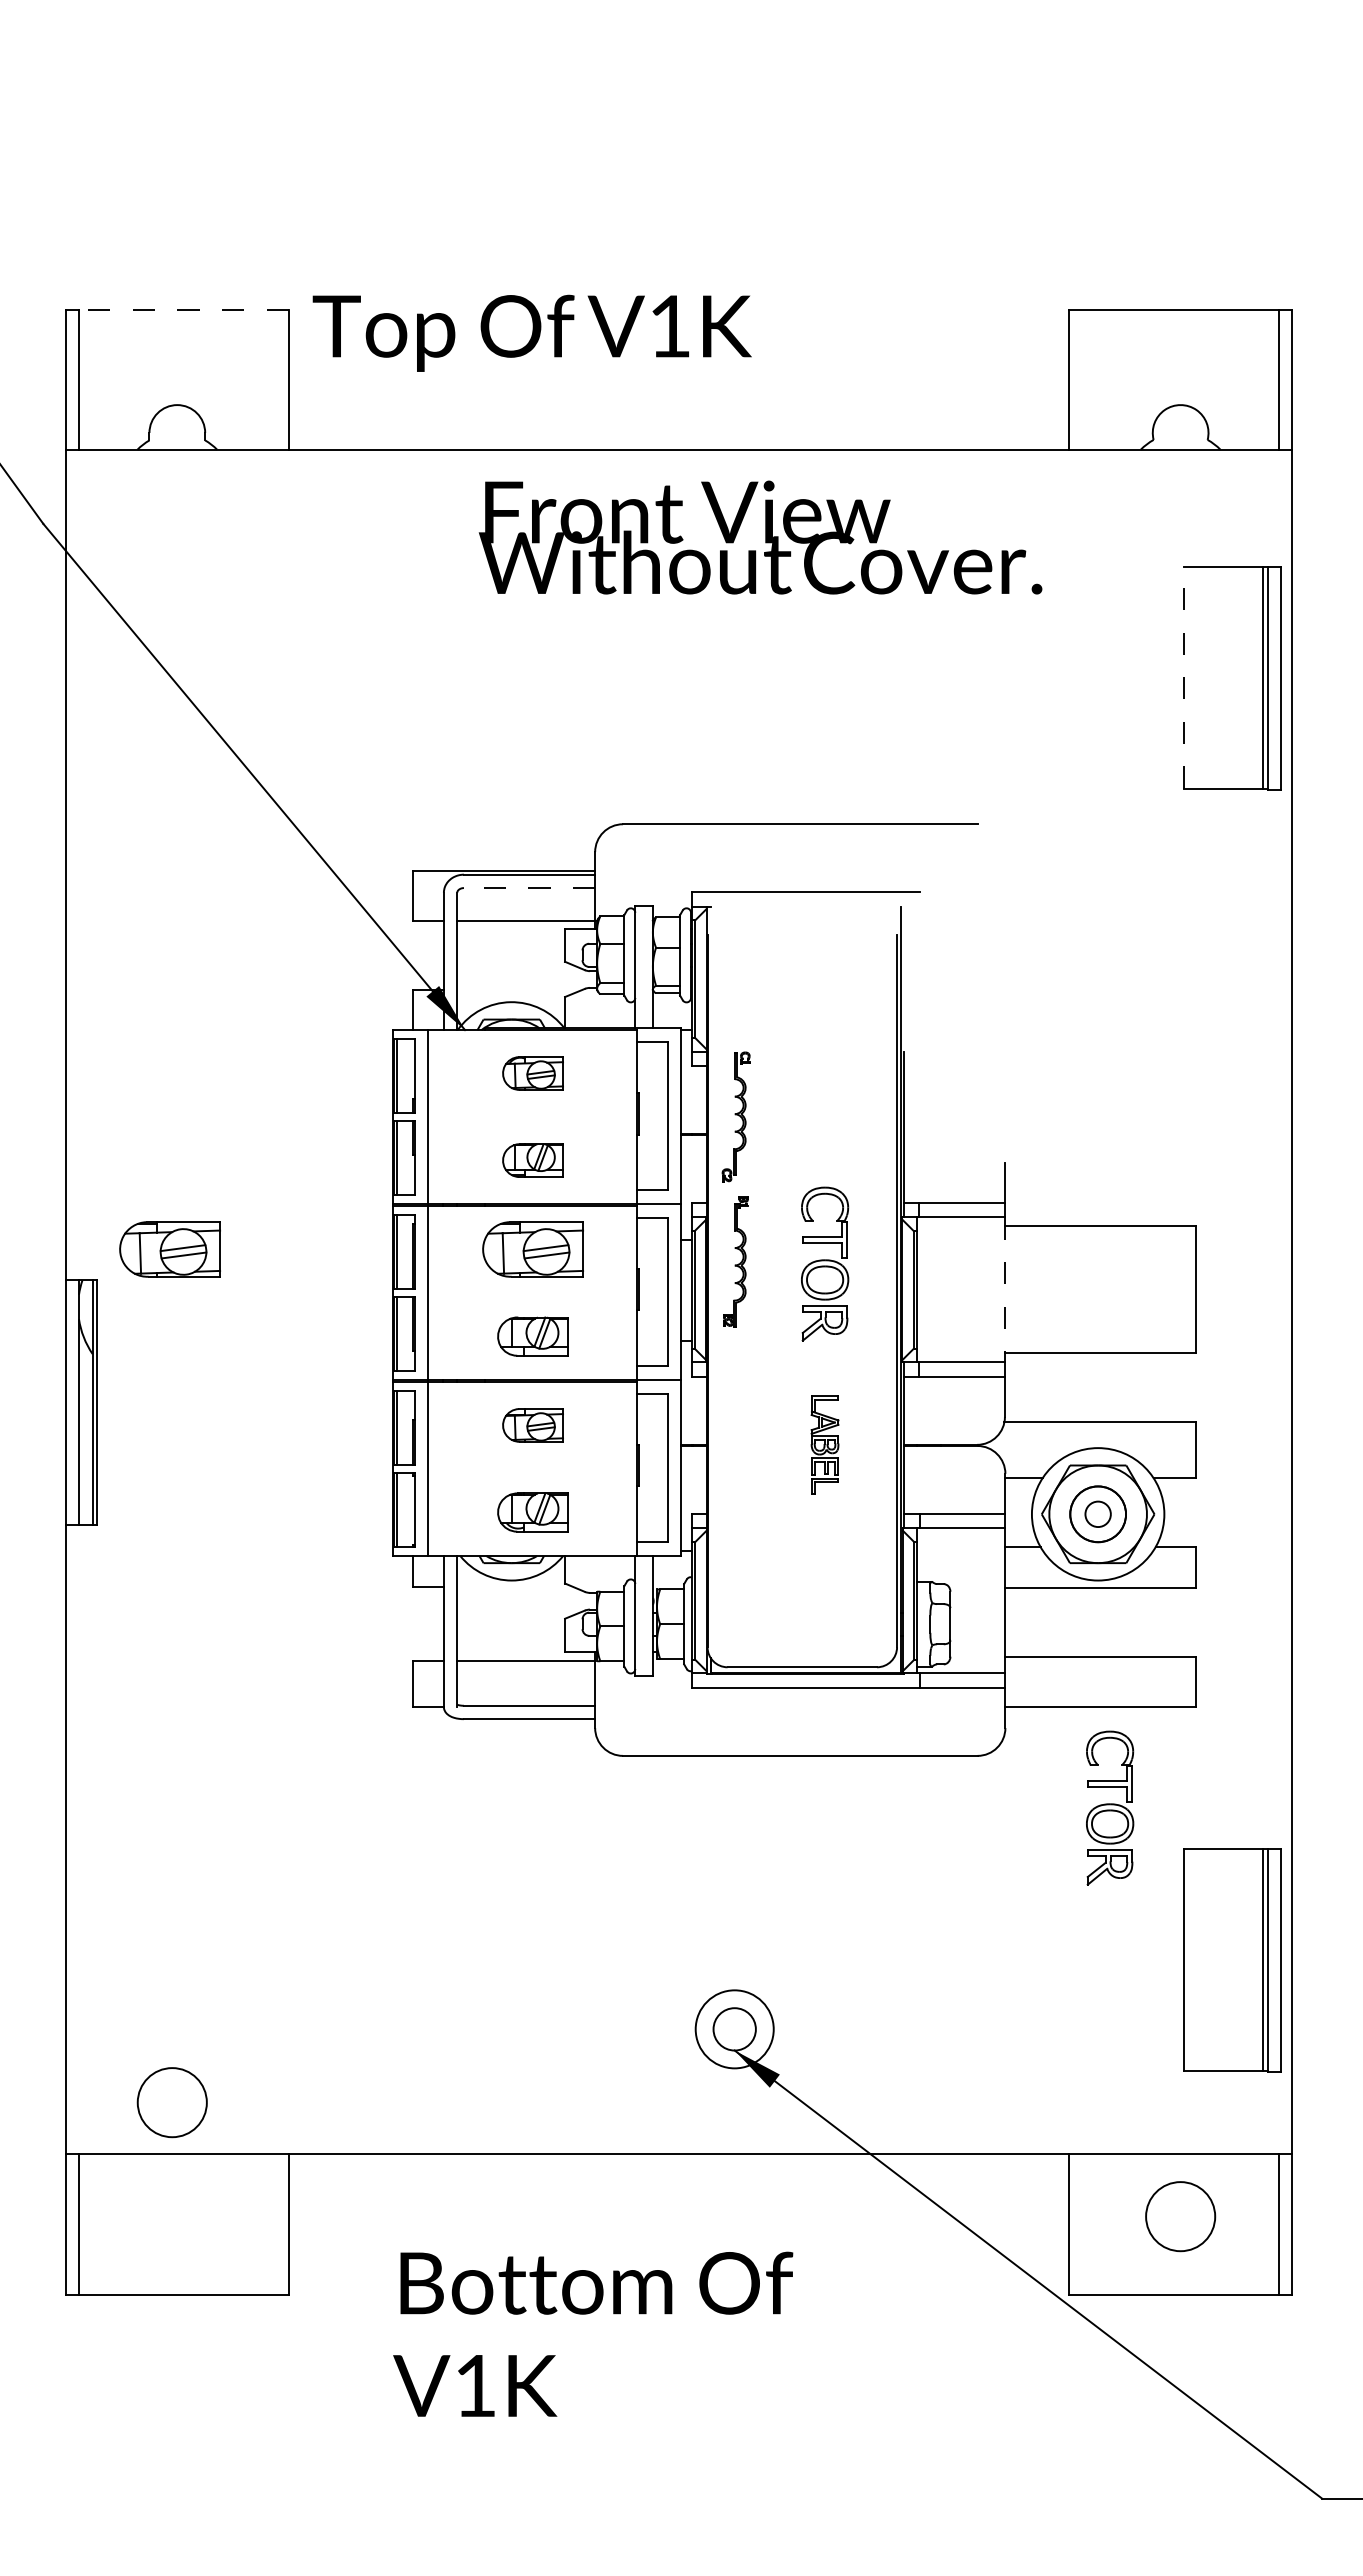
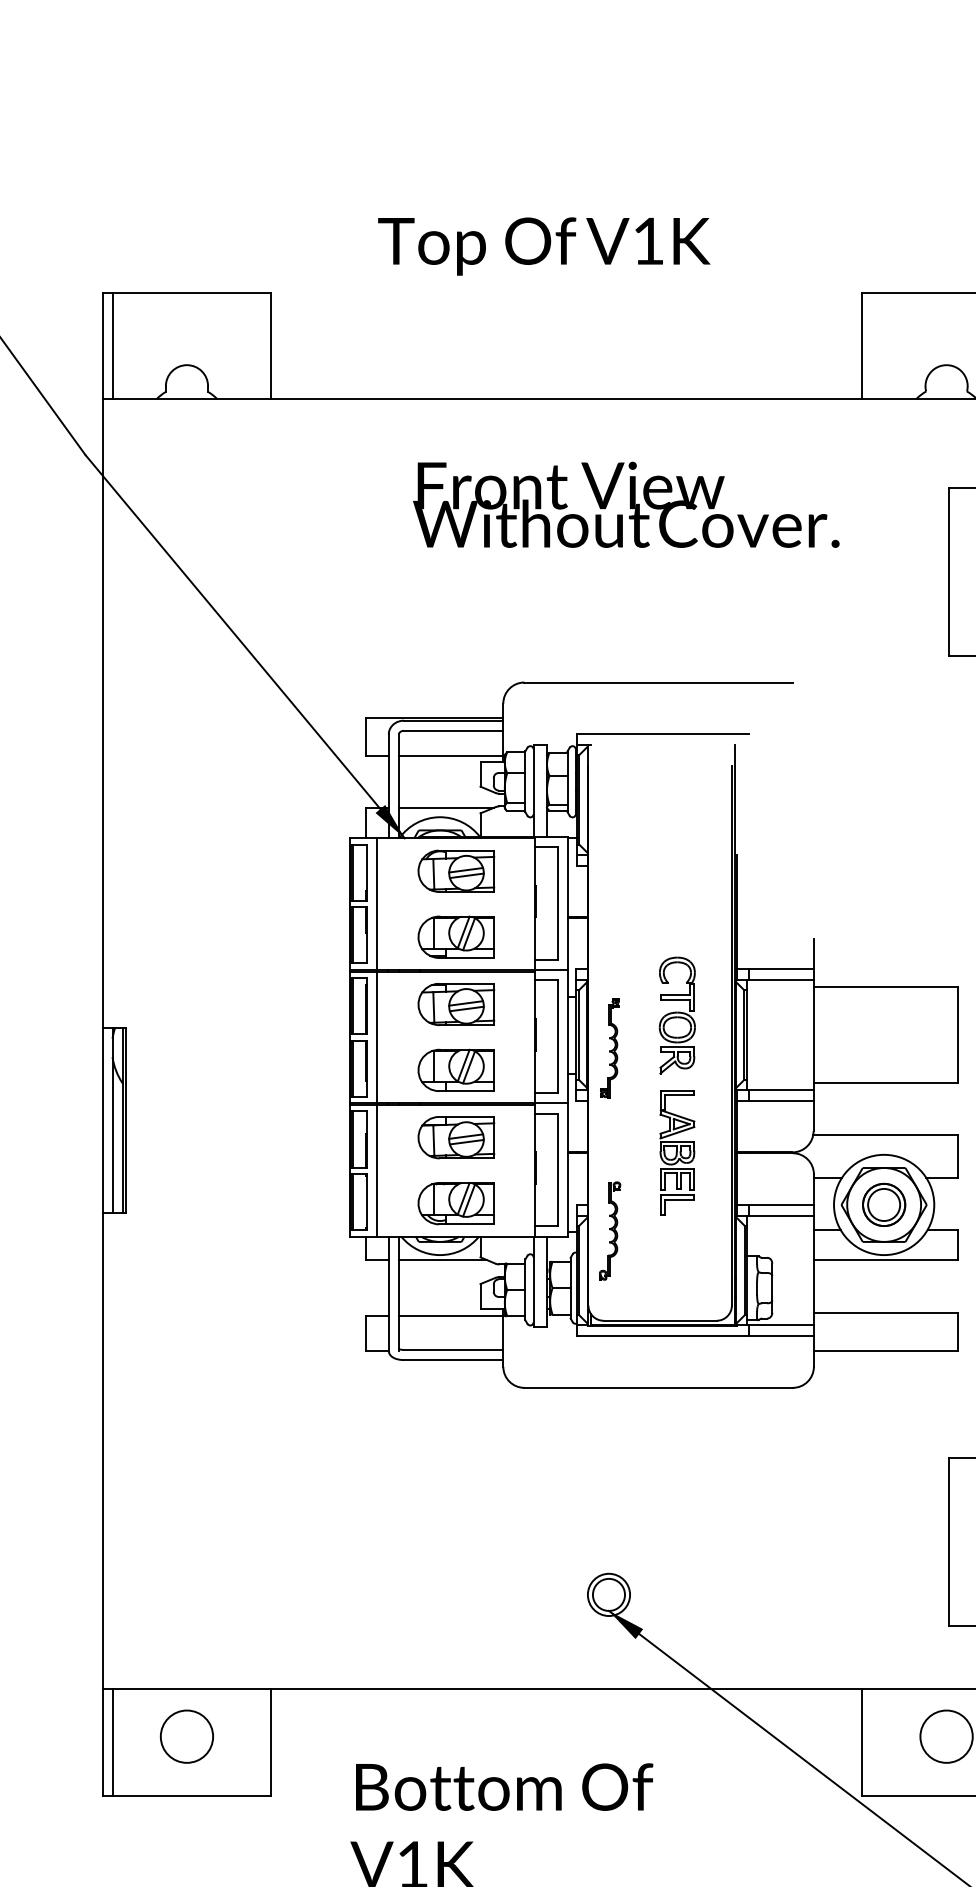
line: (183, 310) -> (191, 293), dashed -> solid
text: (531, 332) -> (543, 245), moved
text: (760, 537) -> (626, 504), moved
line: (1184, 677) -> (949, 571), dashed -> solid
line: (529, 888) -> (453, 731), dashed -> solid
line: (519, 989) -> (446, 807), added
part: (532, 1073) -> (455, 871), size x1.67
part: (735, 1116) -> (609, 1230), moved
part: (532, 1160) -> (455, 937), size x1.67
part: (169, 1249) -> (181, 1004), removed
part: (735, 1261) -> (609, 1048), moved
line: (1004, 1290) -> (813, 1035), dashed -> solid
part: (532, 1336) -> (455, 1070), size x1.43
part: (532, 1425) -> (455, 1137), size x1.67
part: (824, 1444) -> (676, 1152), size x1.67
part: (532, 1512) -> (455, 1203), size x1.43
circle: (1097, 1514) -> (883, 1205), size x1.67
line: (515, 1587) -> (443, 1260), added
part: (1110, 1807) -> (893, 1426), removed
circle: (734, 2029) -> (608, 1595), size x0.71
circle: (171, 2102) -> (186, 1736), moved

